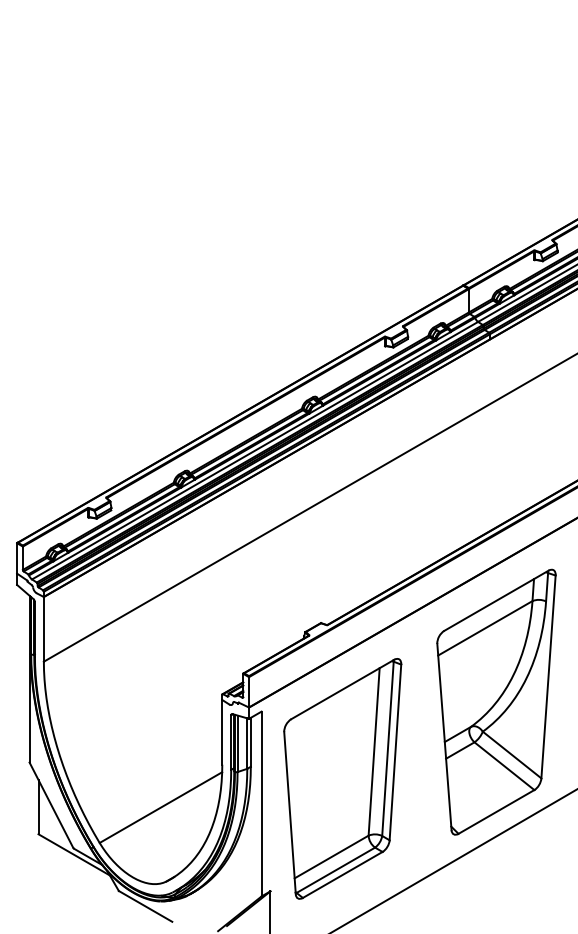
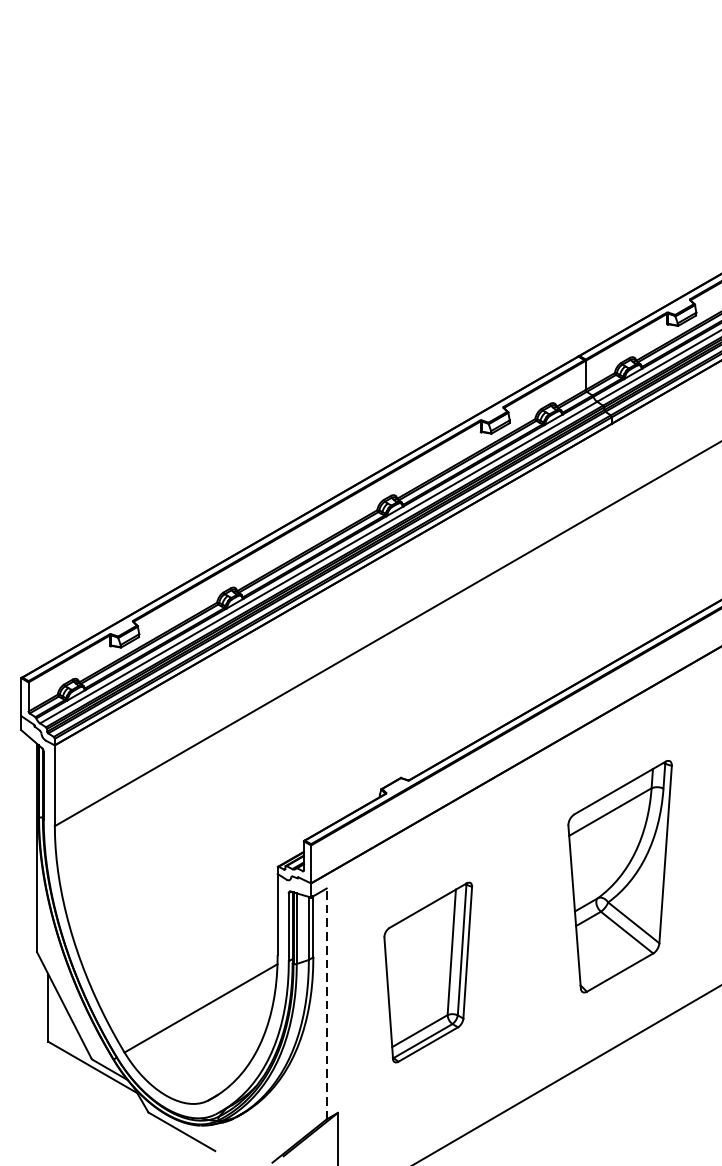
part: (496, 701) -> (620, 875), size x0.7
part: (342, 778) -> (427, 972), size x0.6
line: (261, 803) -> (326, 1003), solid -> dashed

